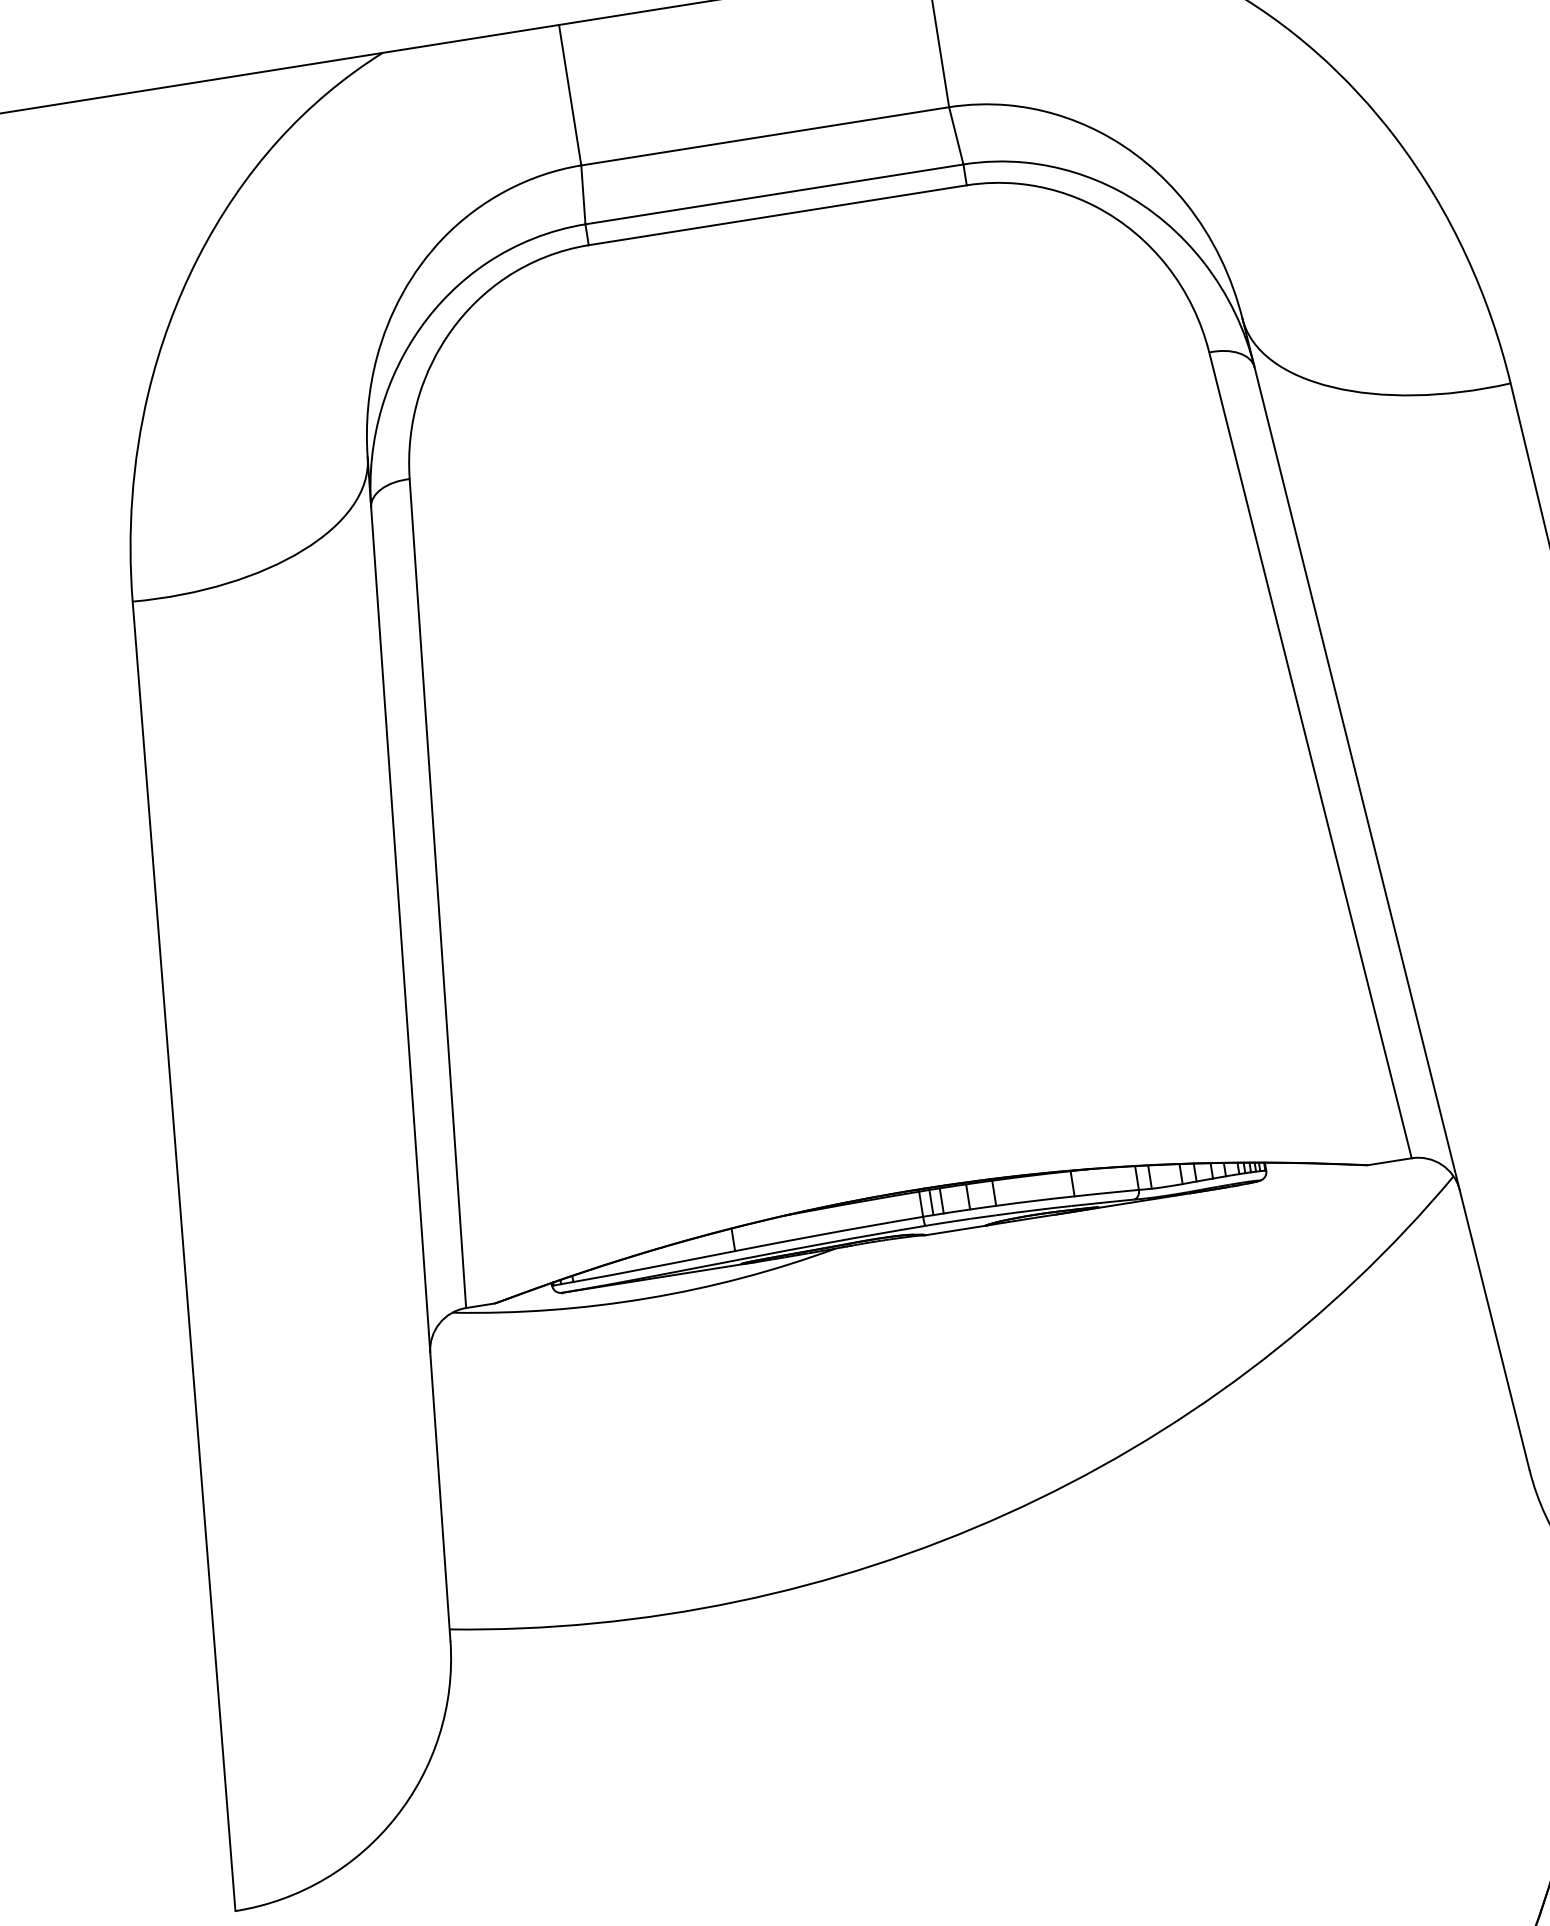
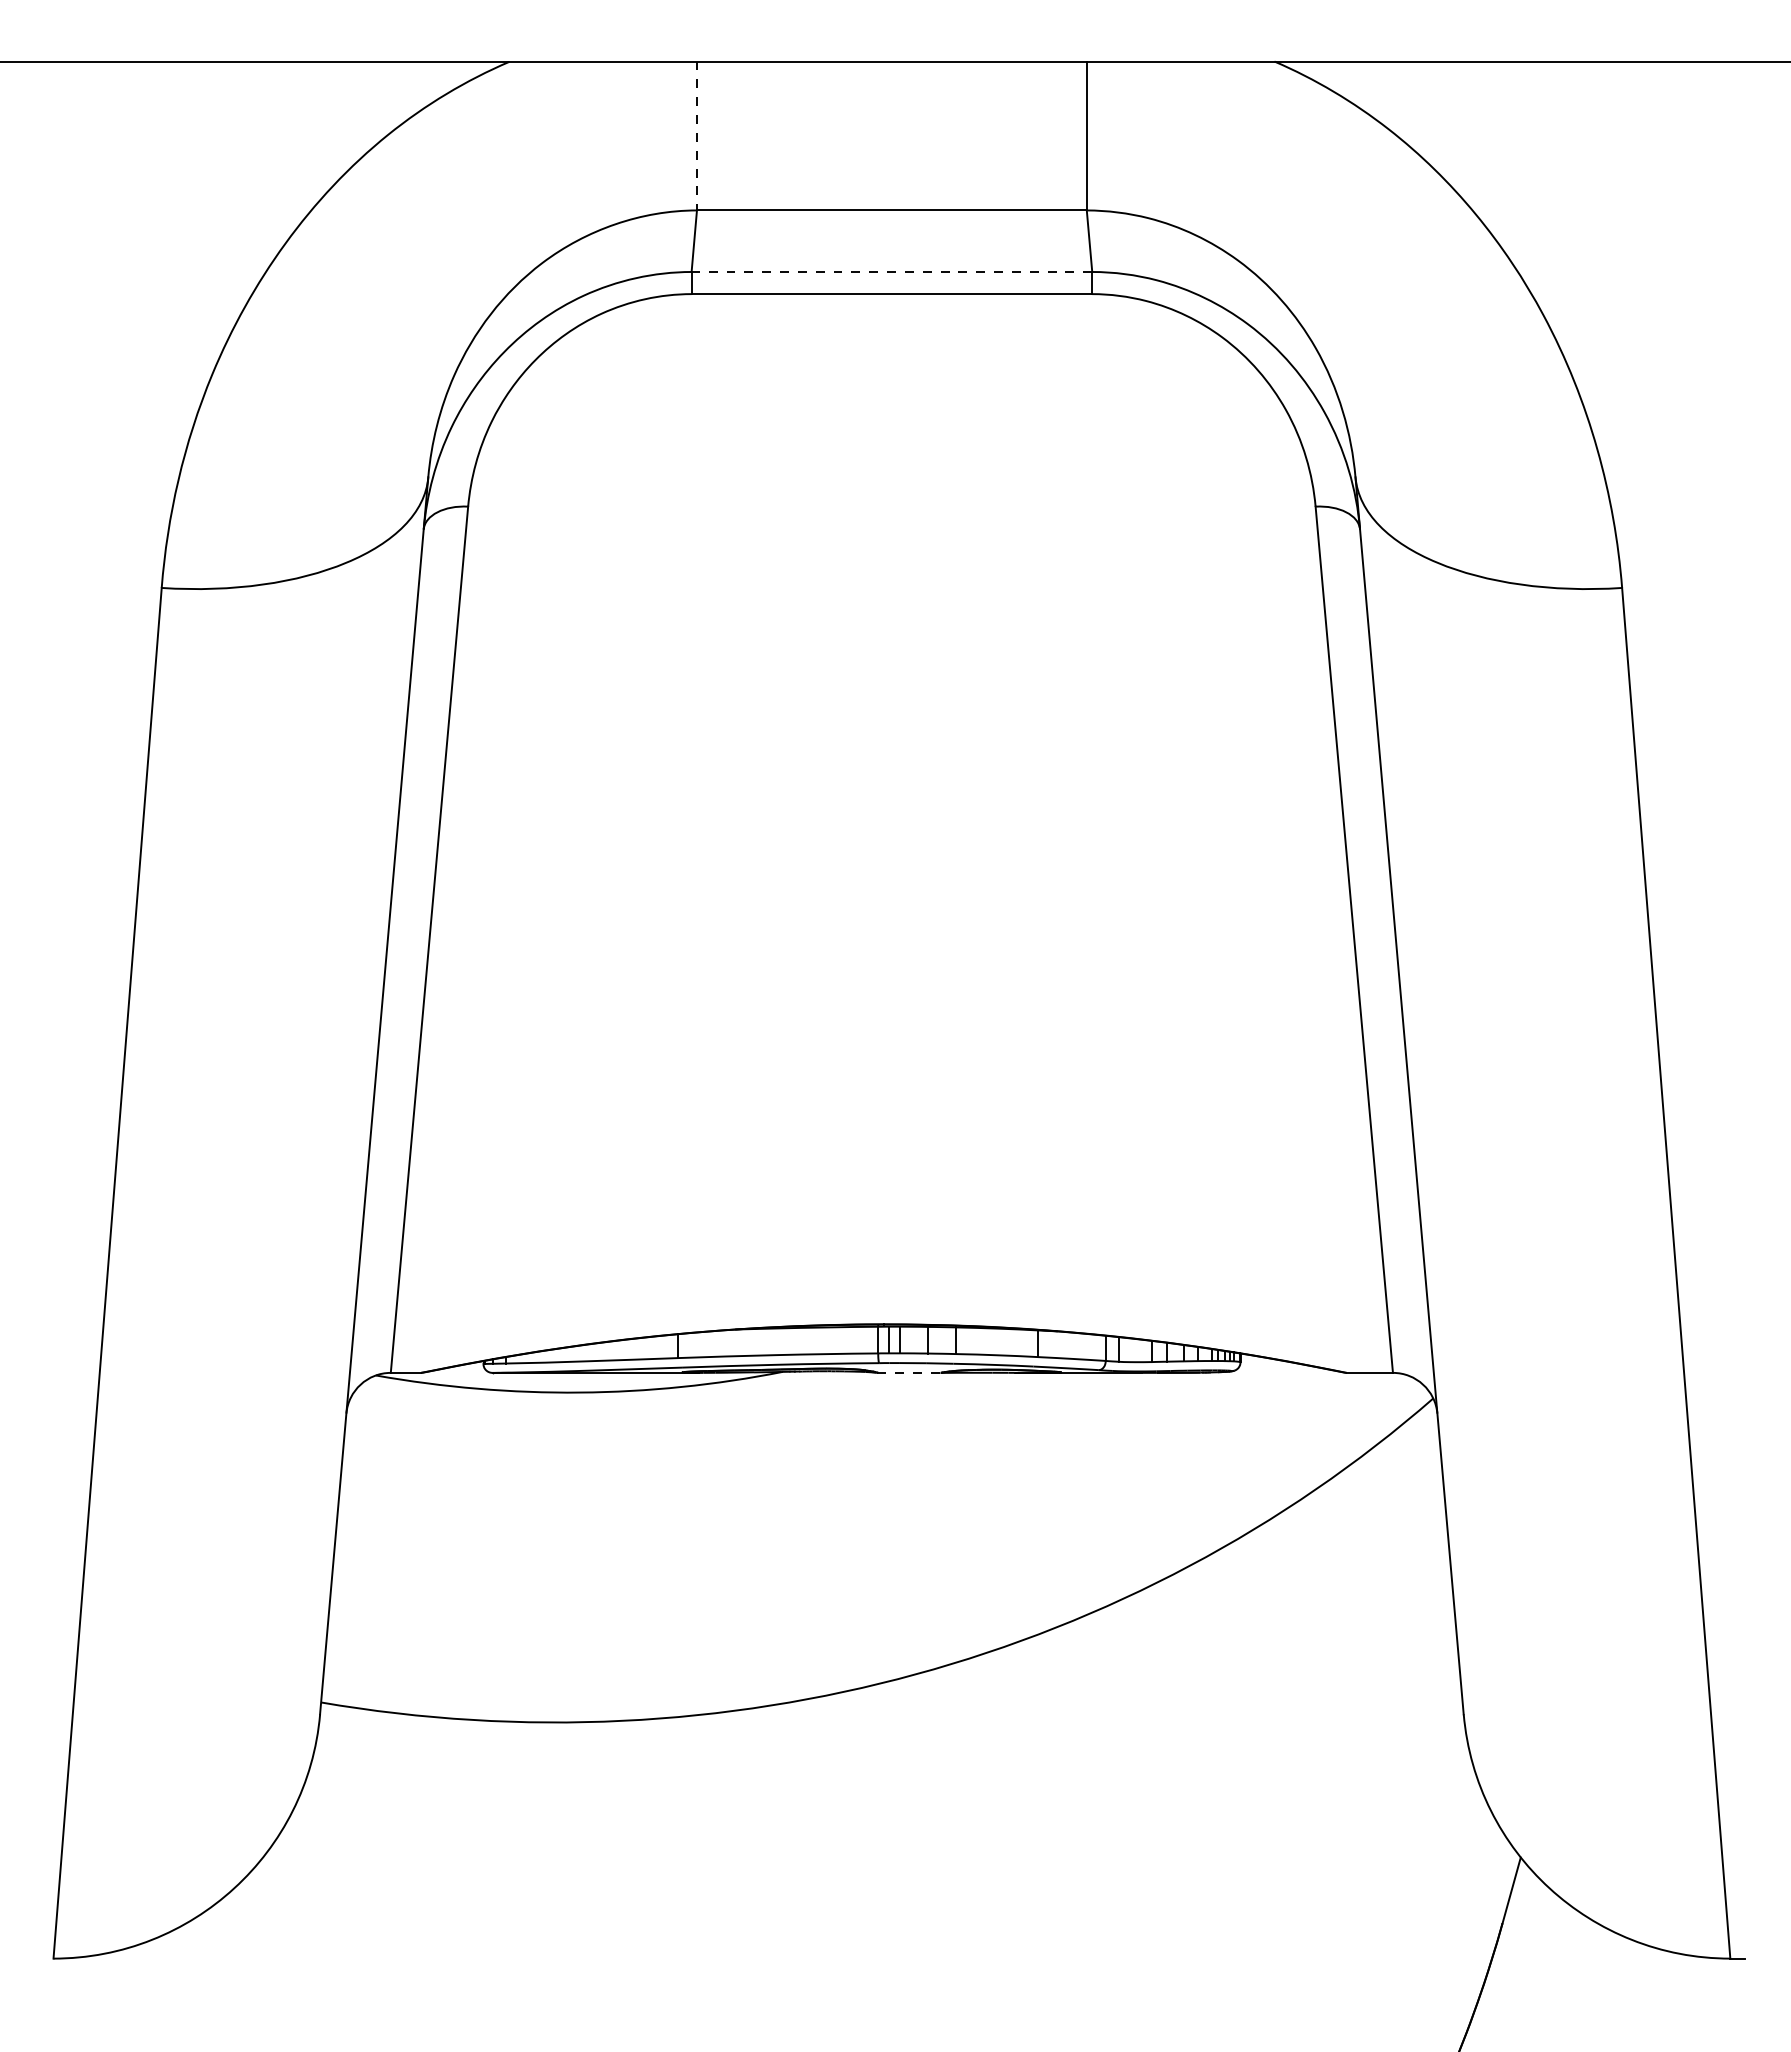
line: (569, 95) -> (696, 136), solid -> dashed
line: (773, 194) -> (891, 271), solid -> dashed
line: (956, 1230) -> (910, 1372), solid -> dashed

